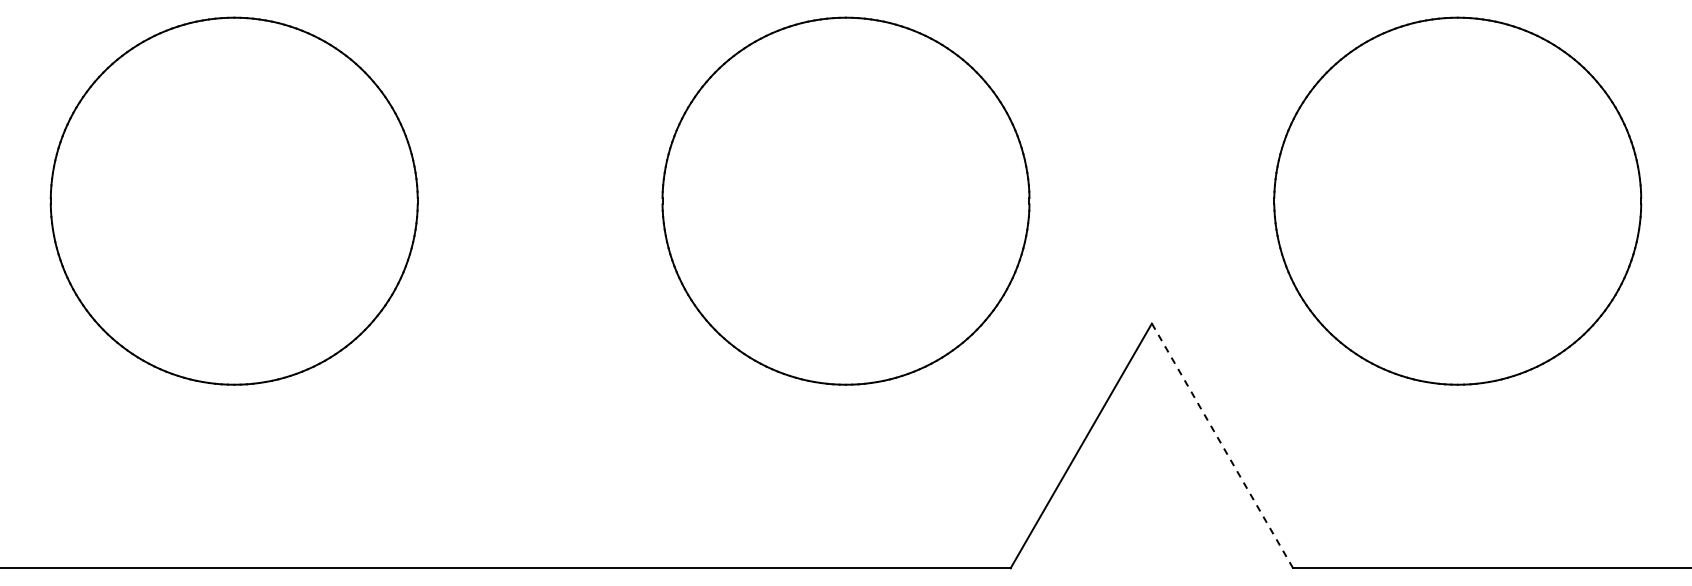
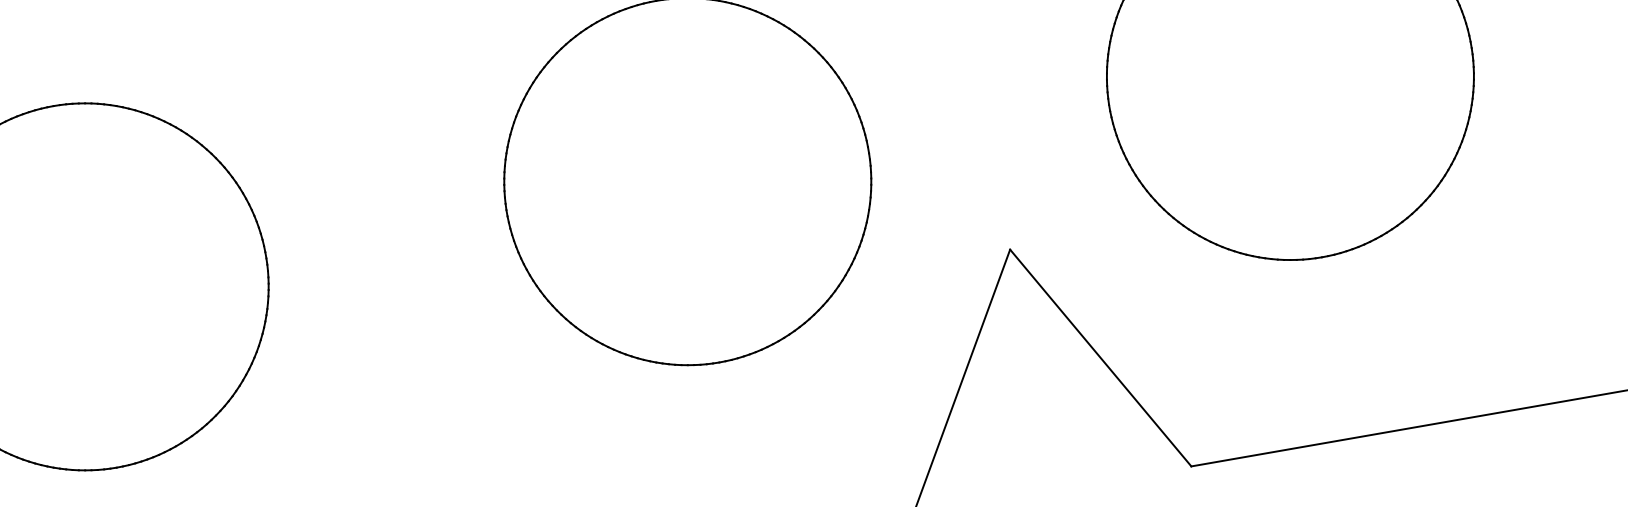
line: (1222, 446) -> (1100, 358), dashed -> solid

